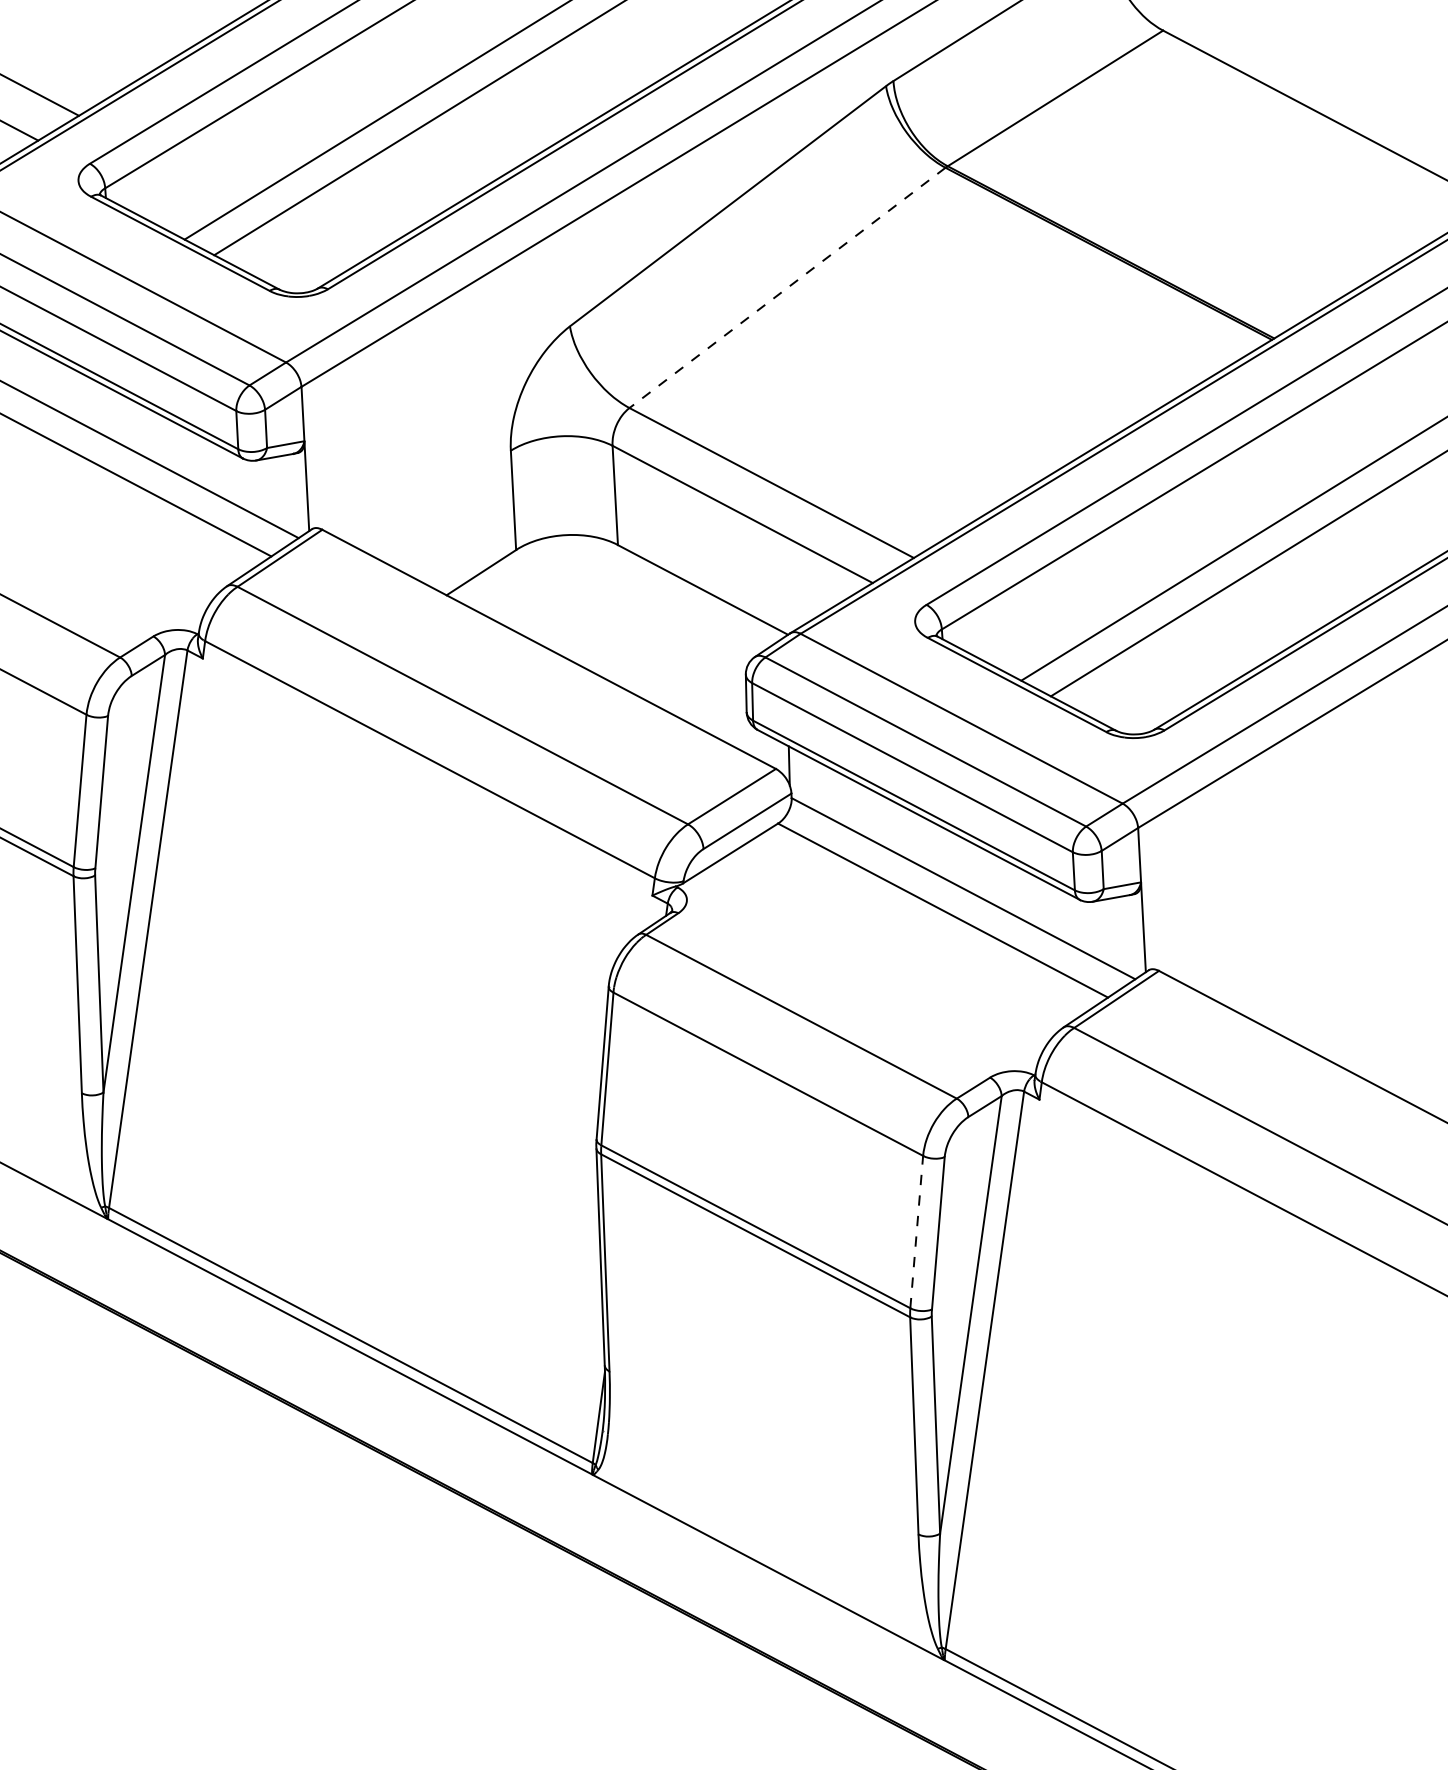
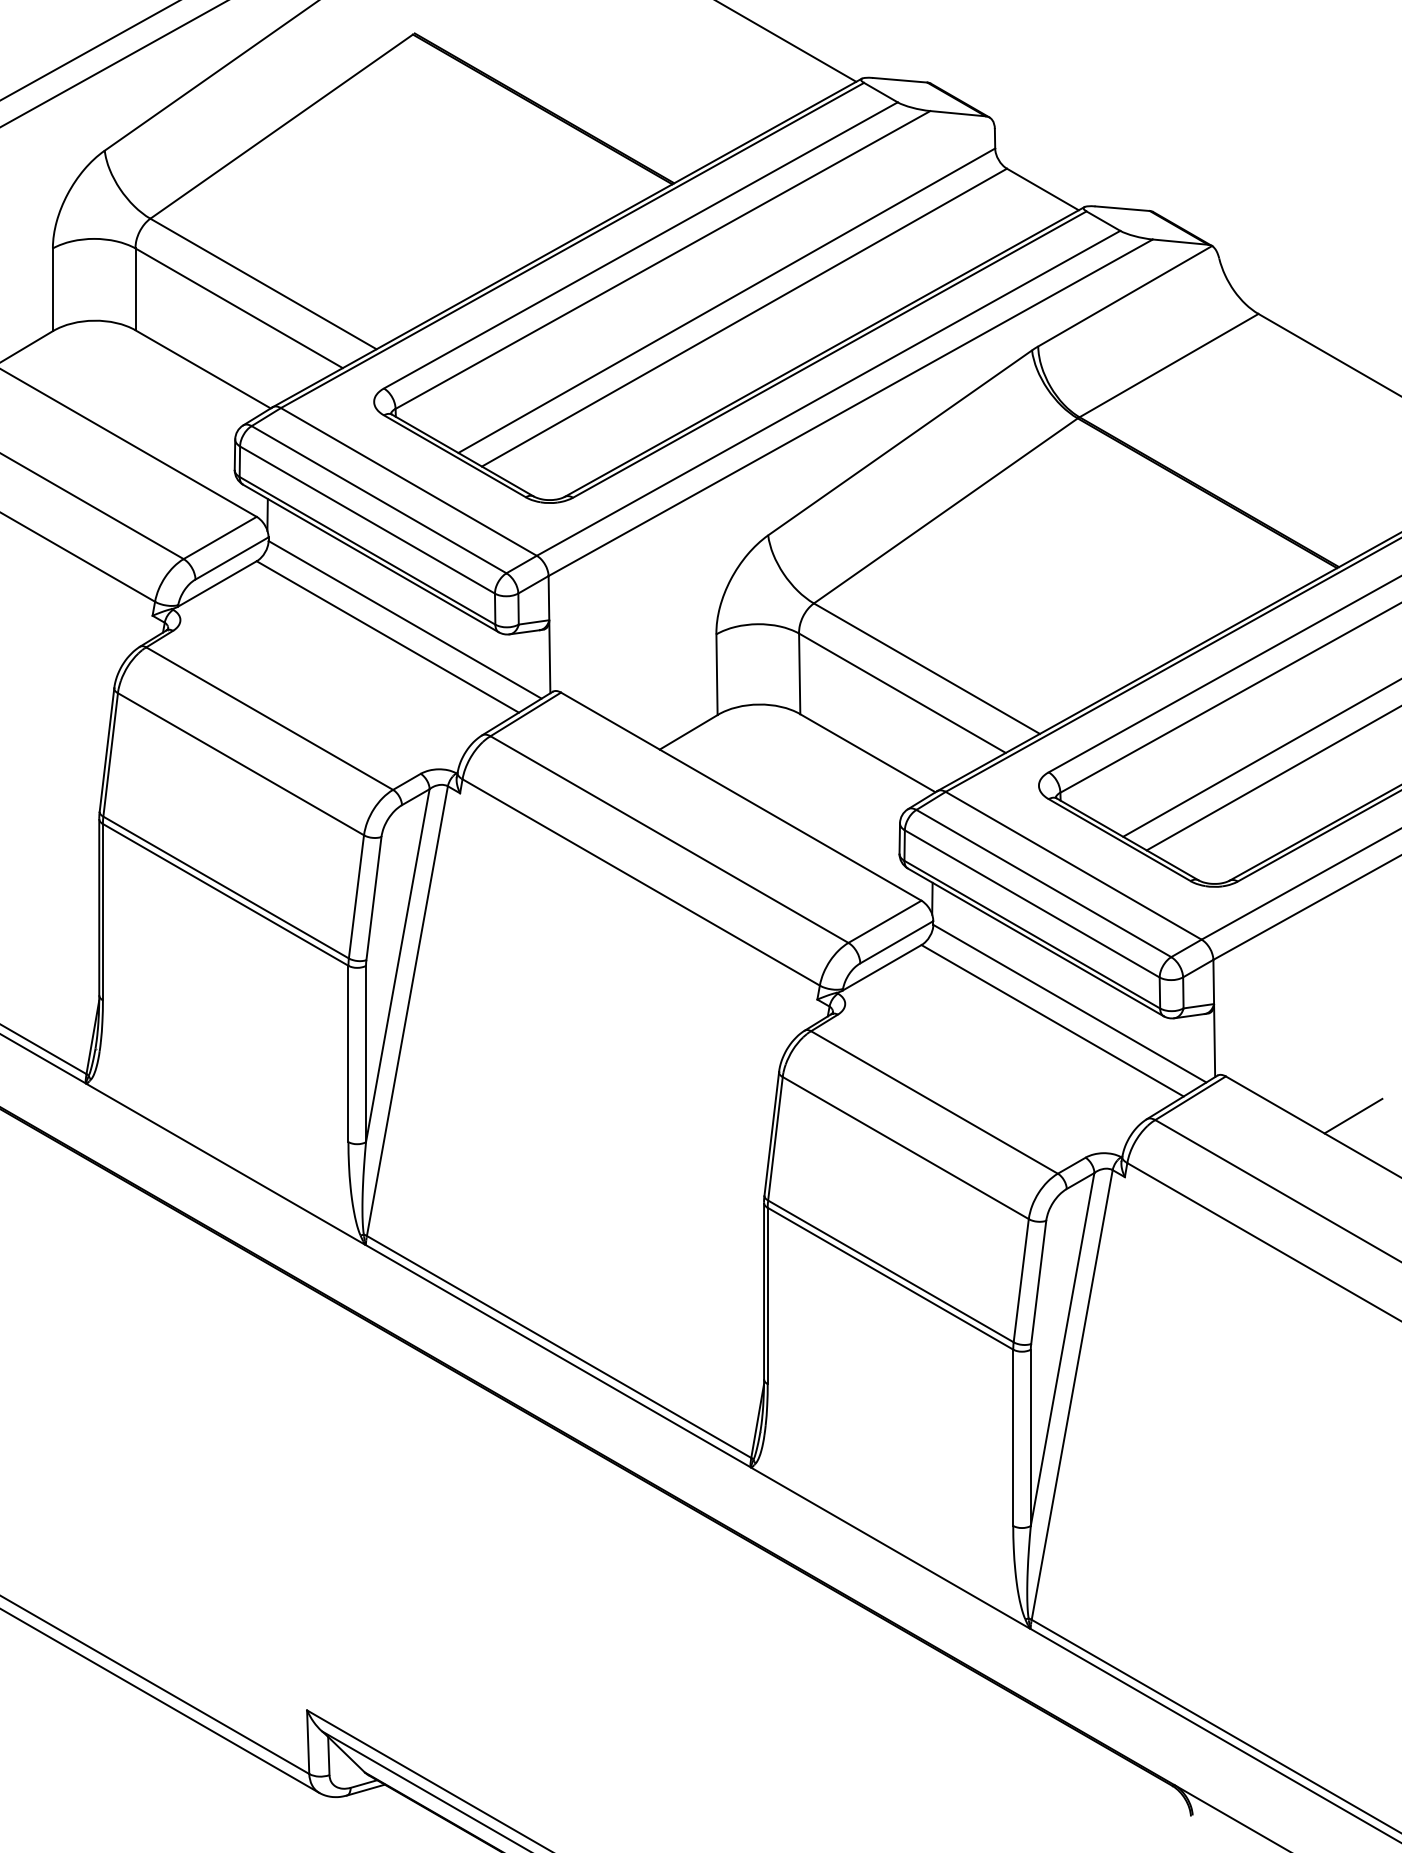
line: (787, 288) -> (945, 511), dashed -> solid
line: (1317, 1012) -> (1353, 1115), added
line: (917, 1231) -> (1021, 1280), dashed -> solid

